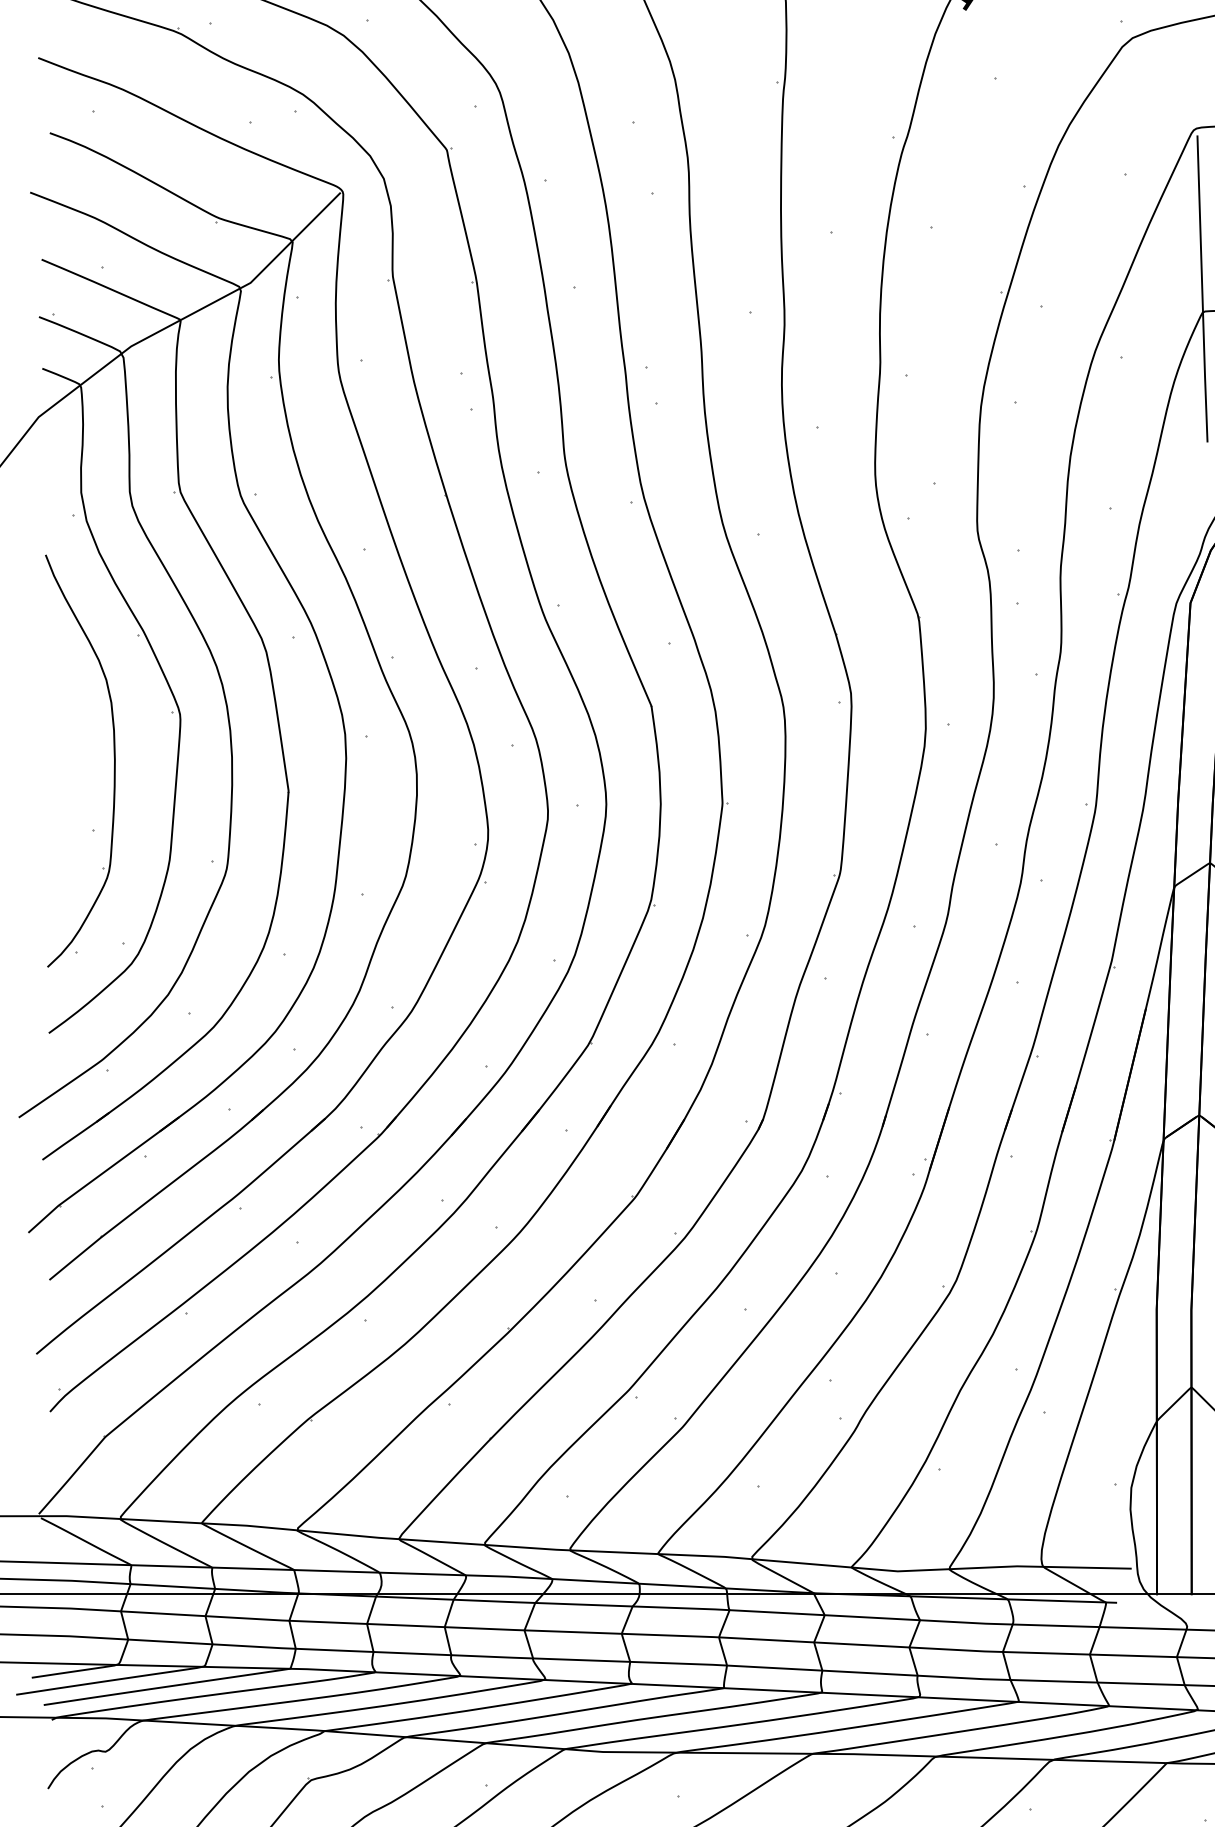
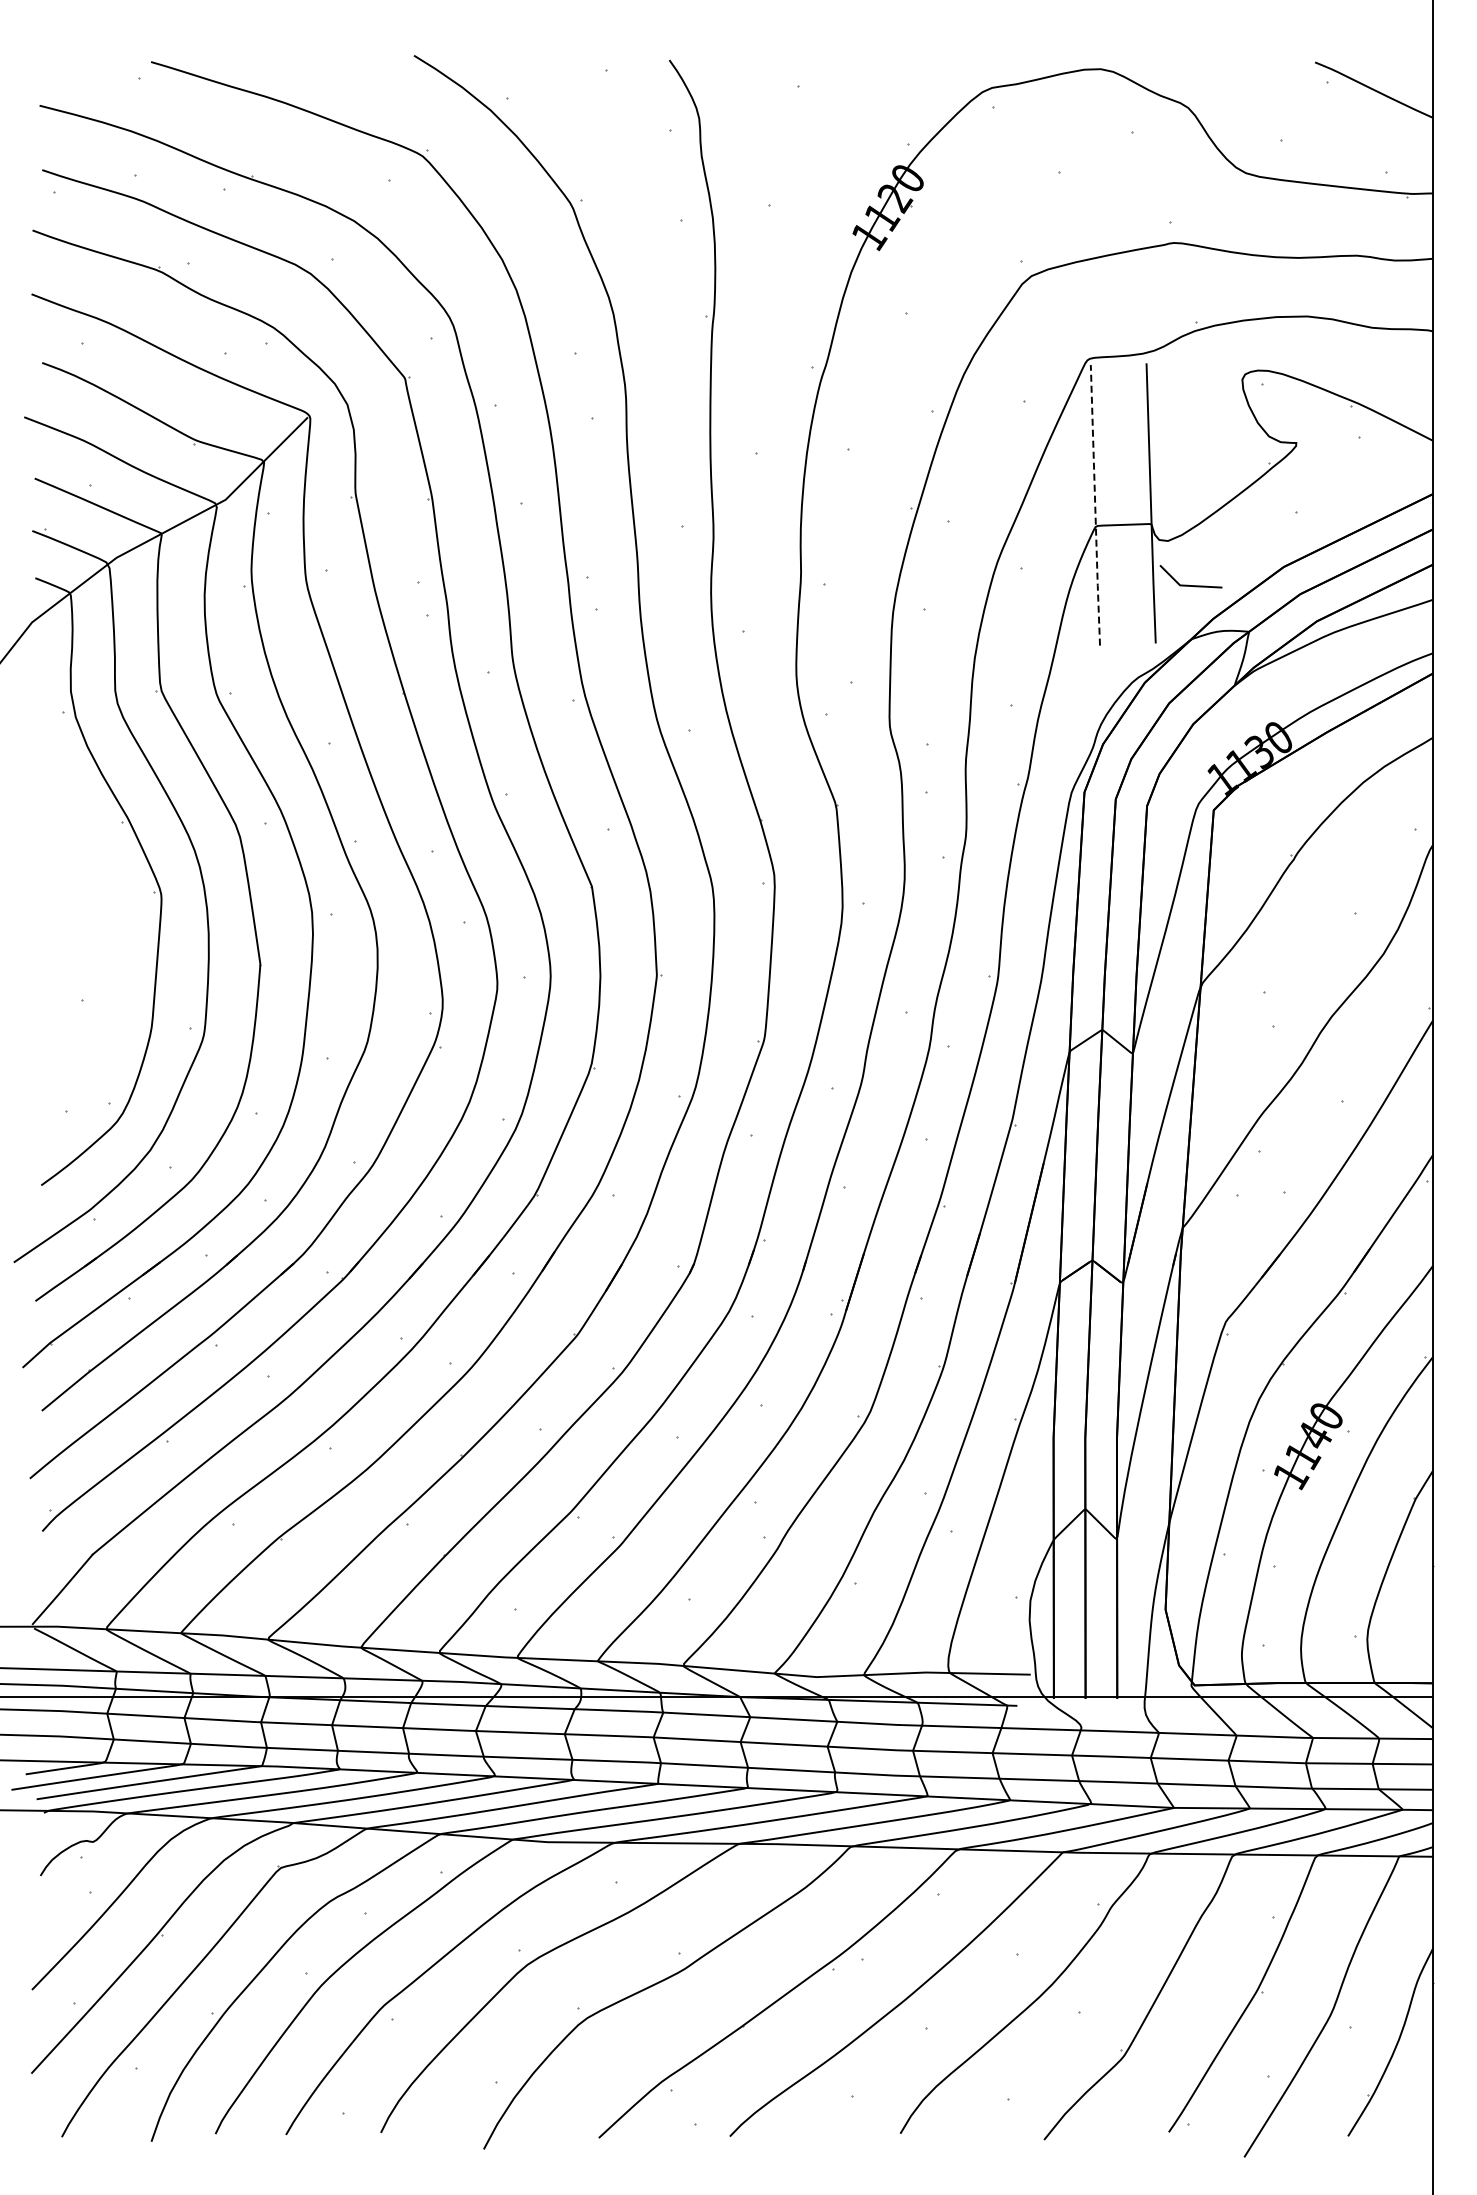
line: (1202, 289) -> (1095, 505), solid -> dashed
part: (113, 760) -> (100, 936), removed

